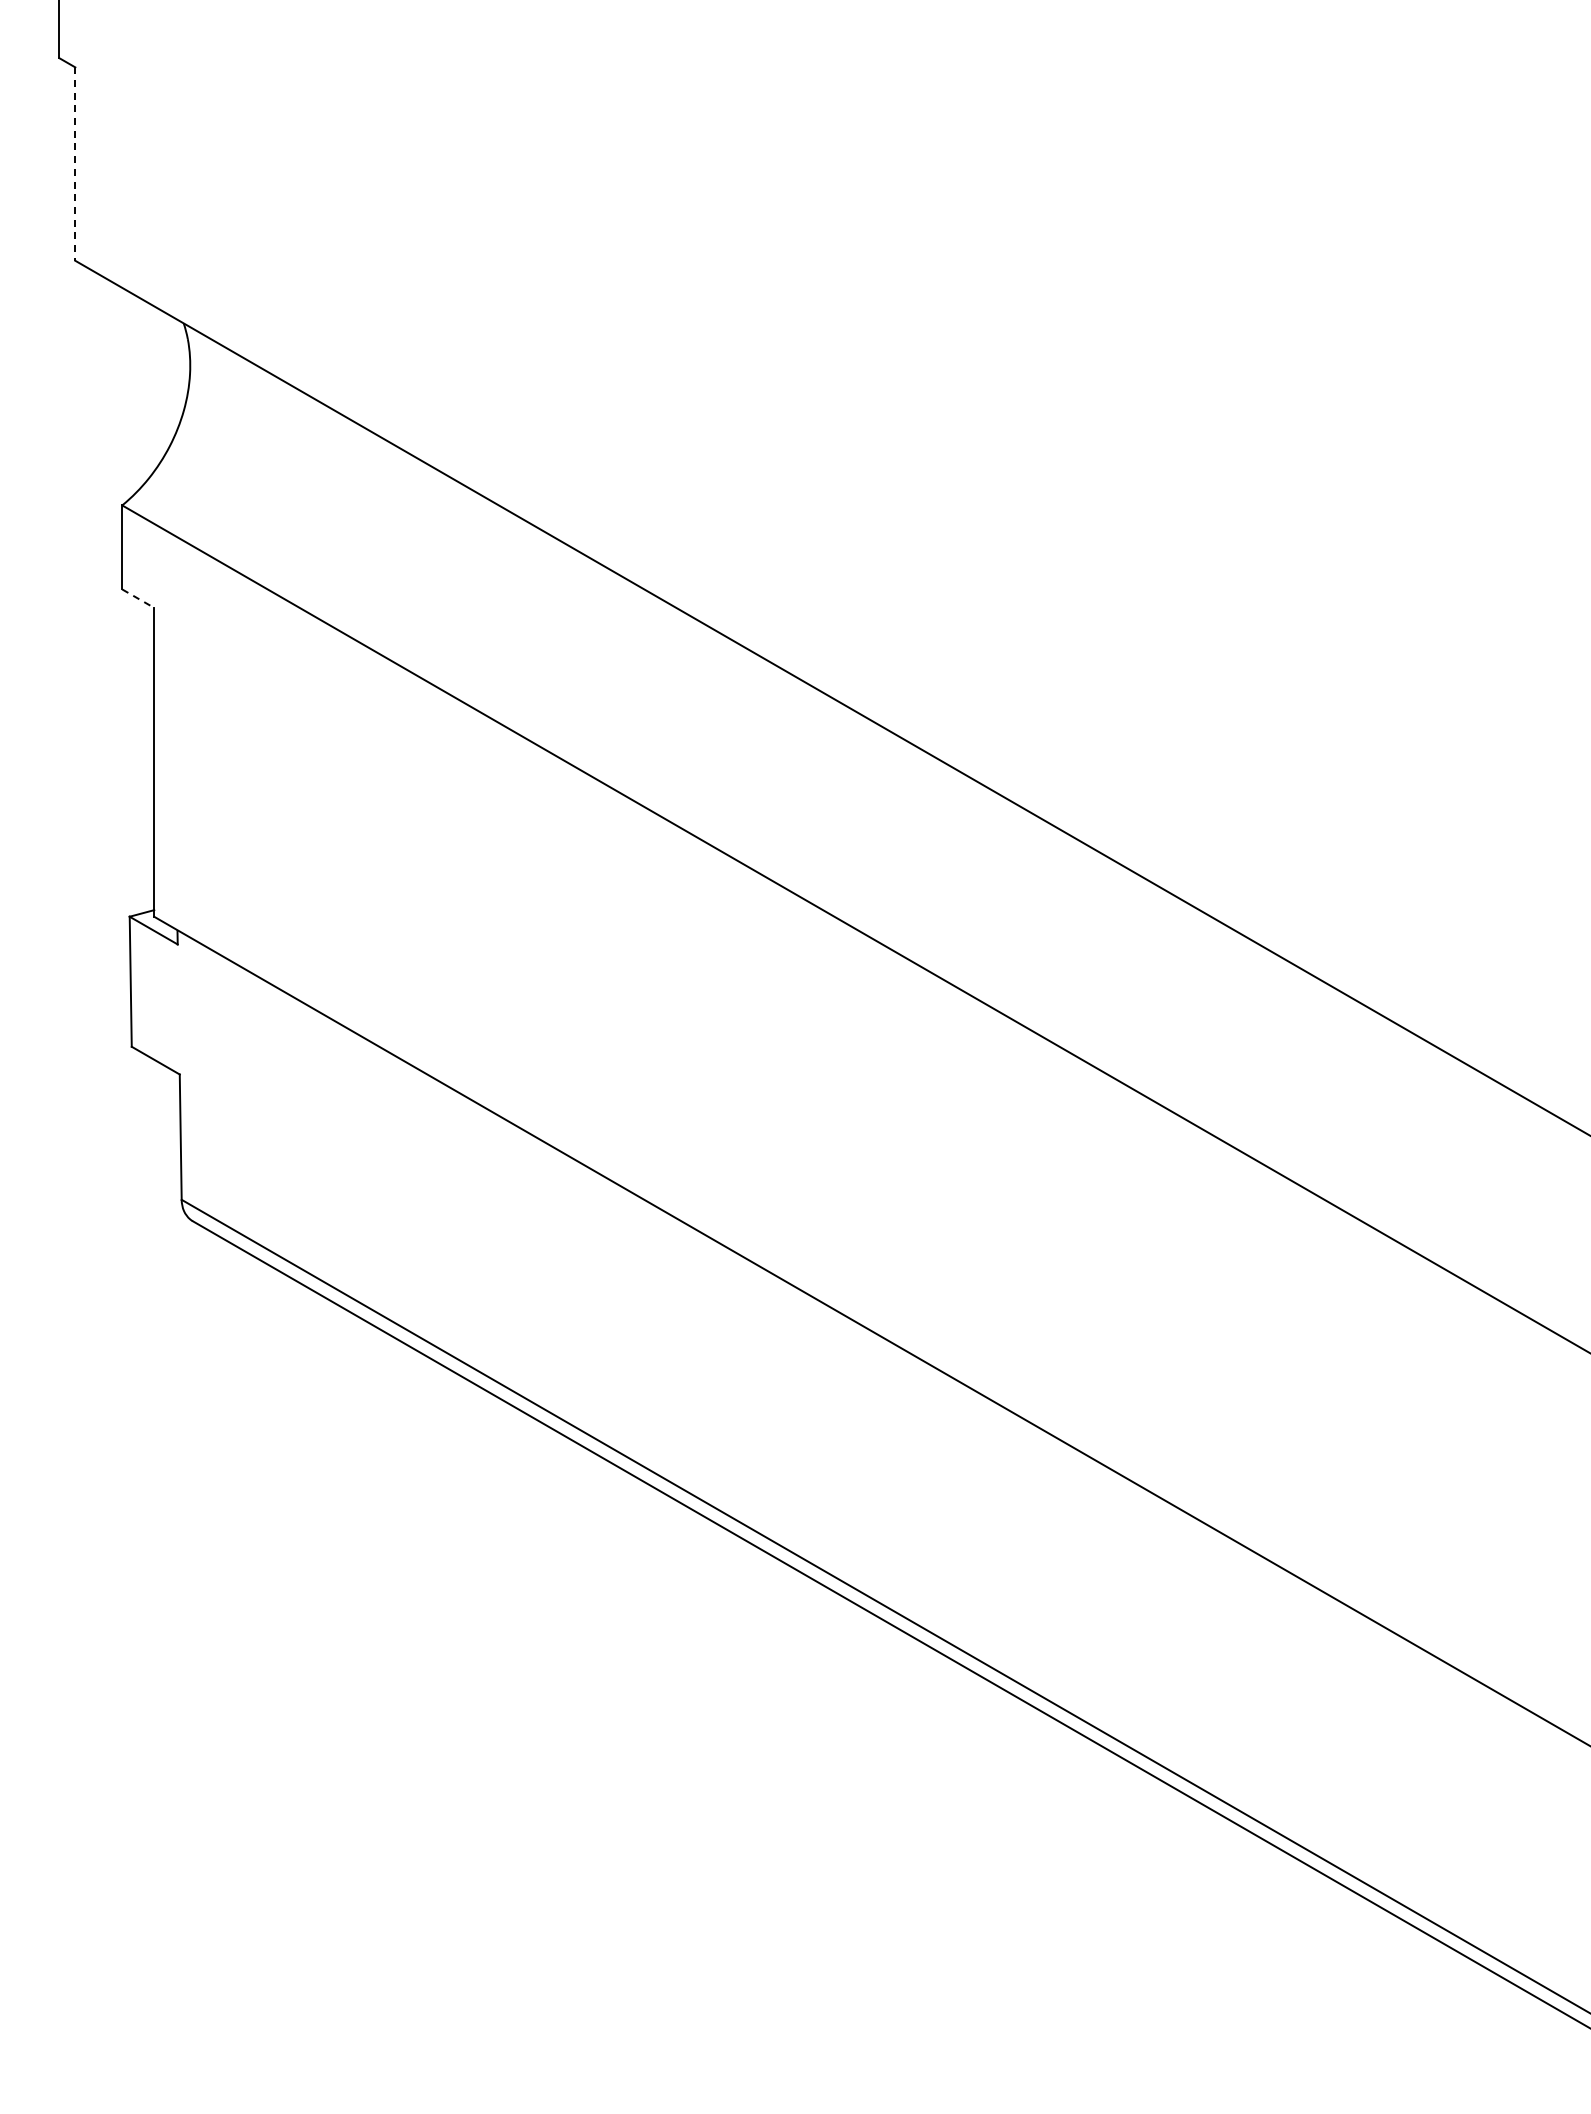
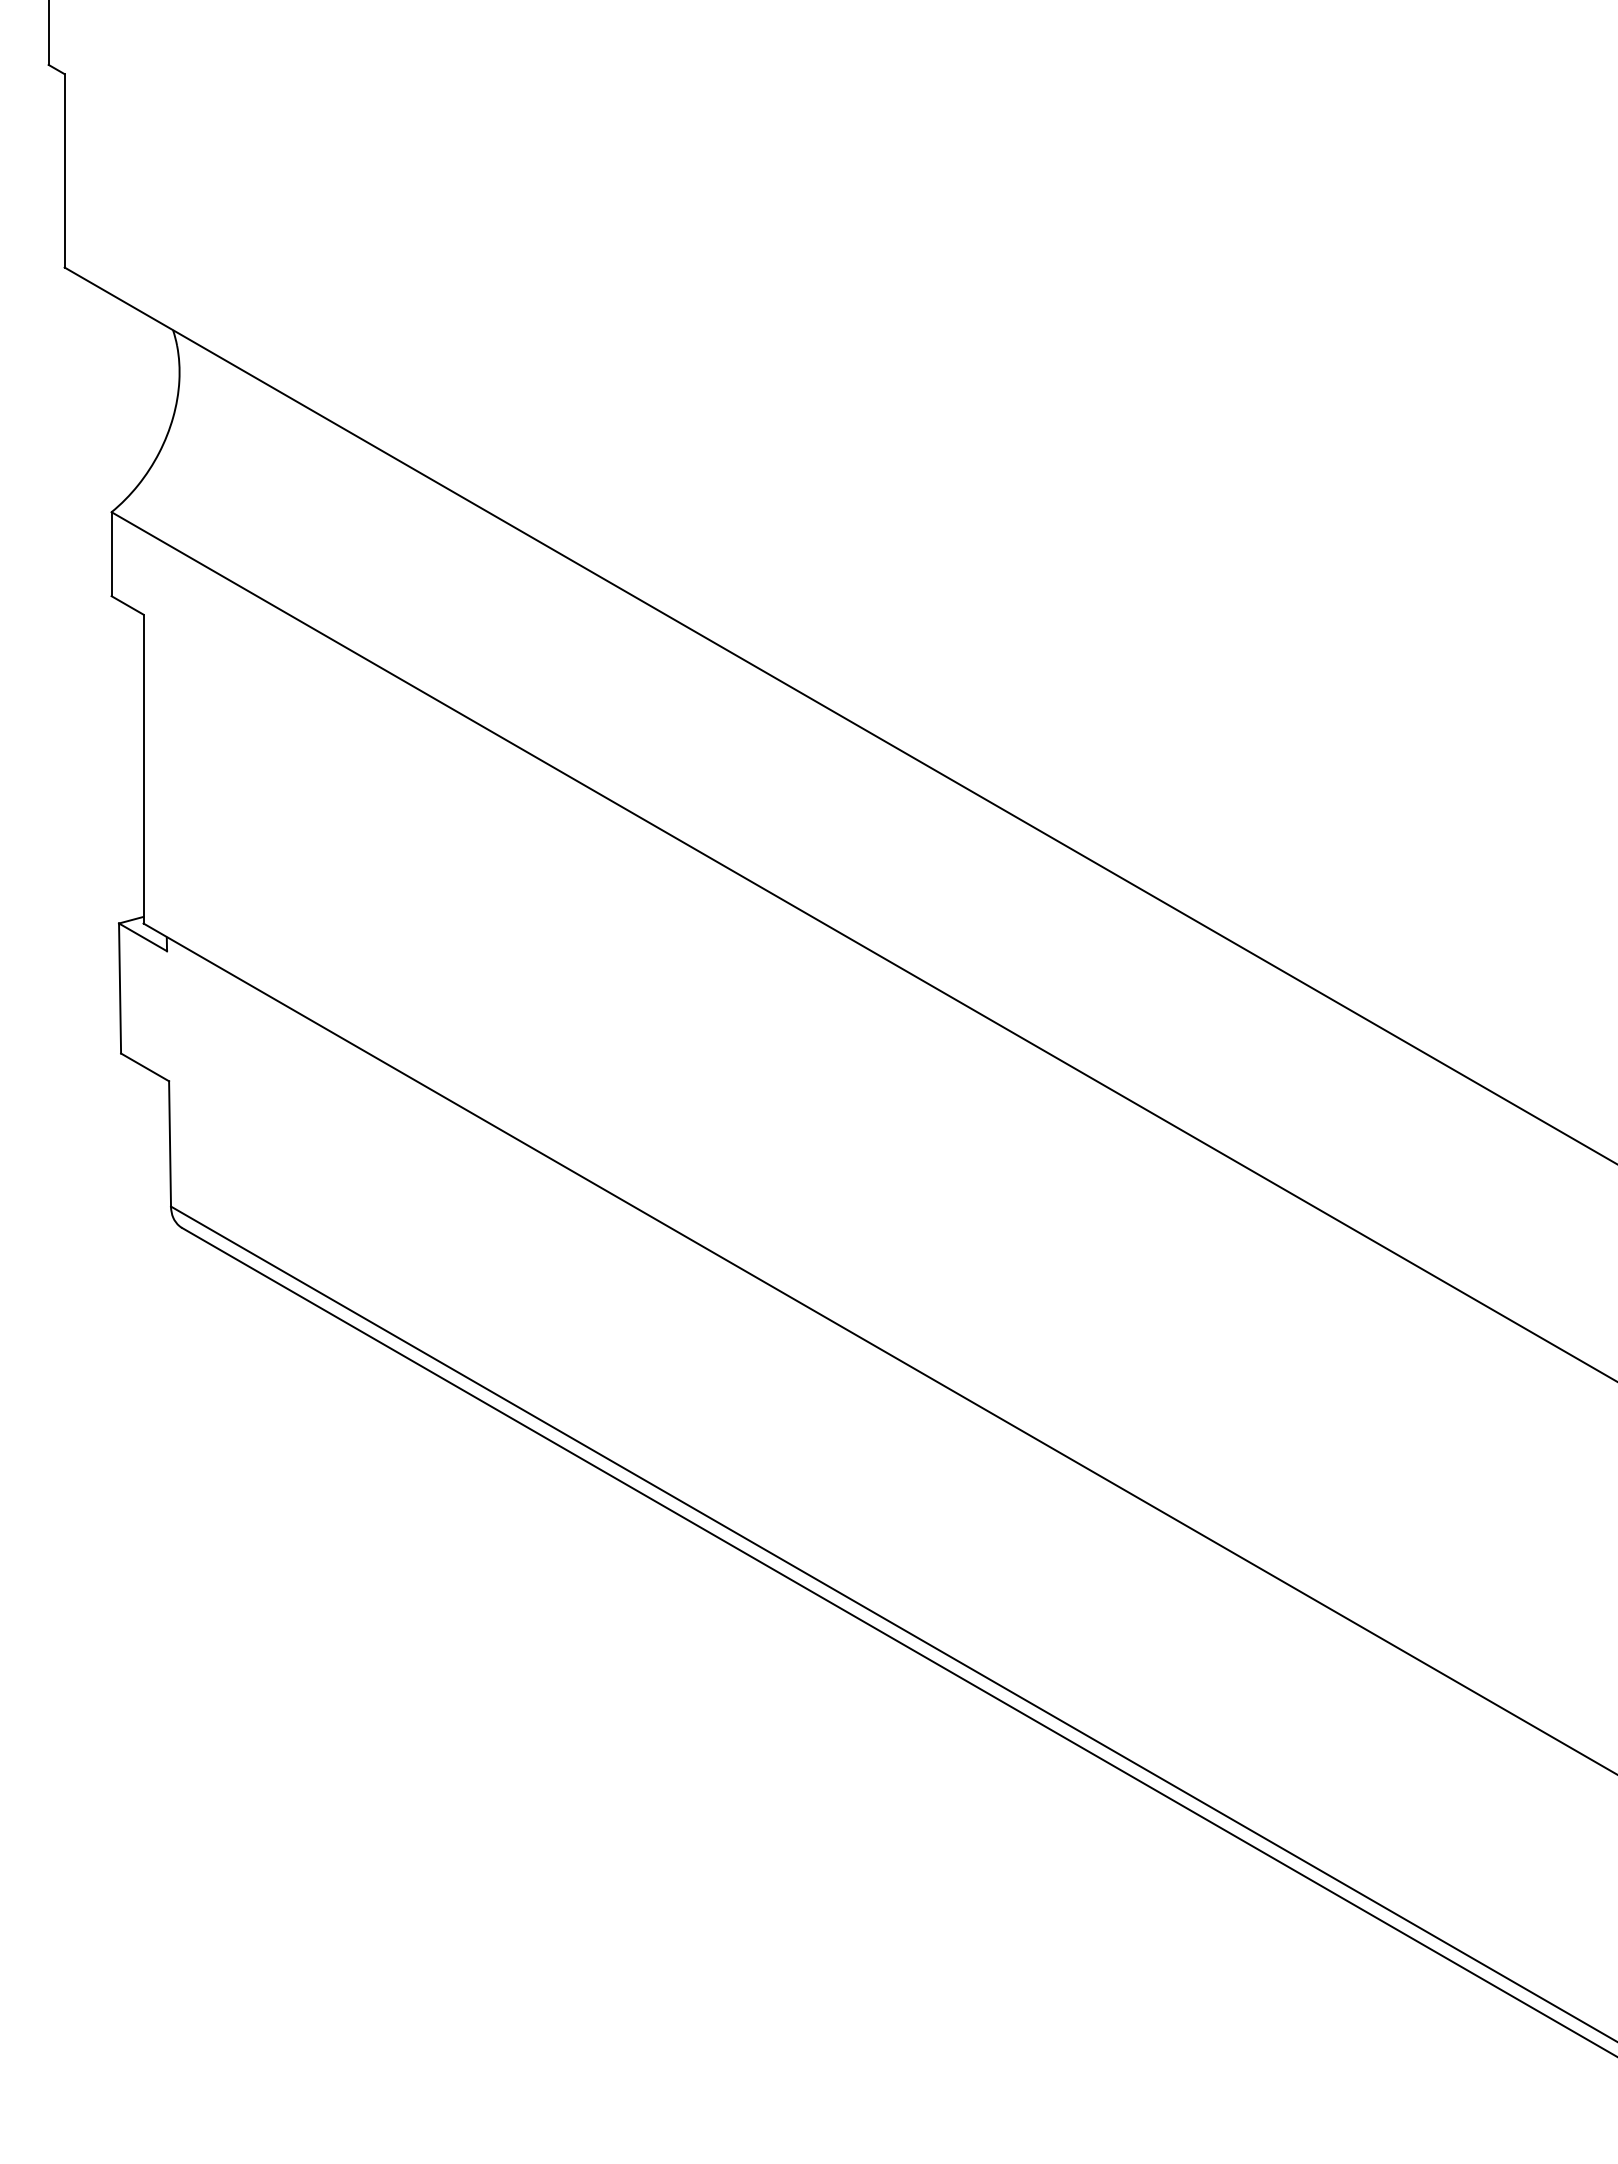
line: (75, 163) -> (64, 170), dashed -> solid
line: (139, 598) -> (128, 605), dashed -> solid

